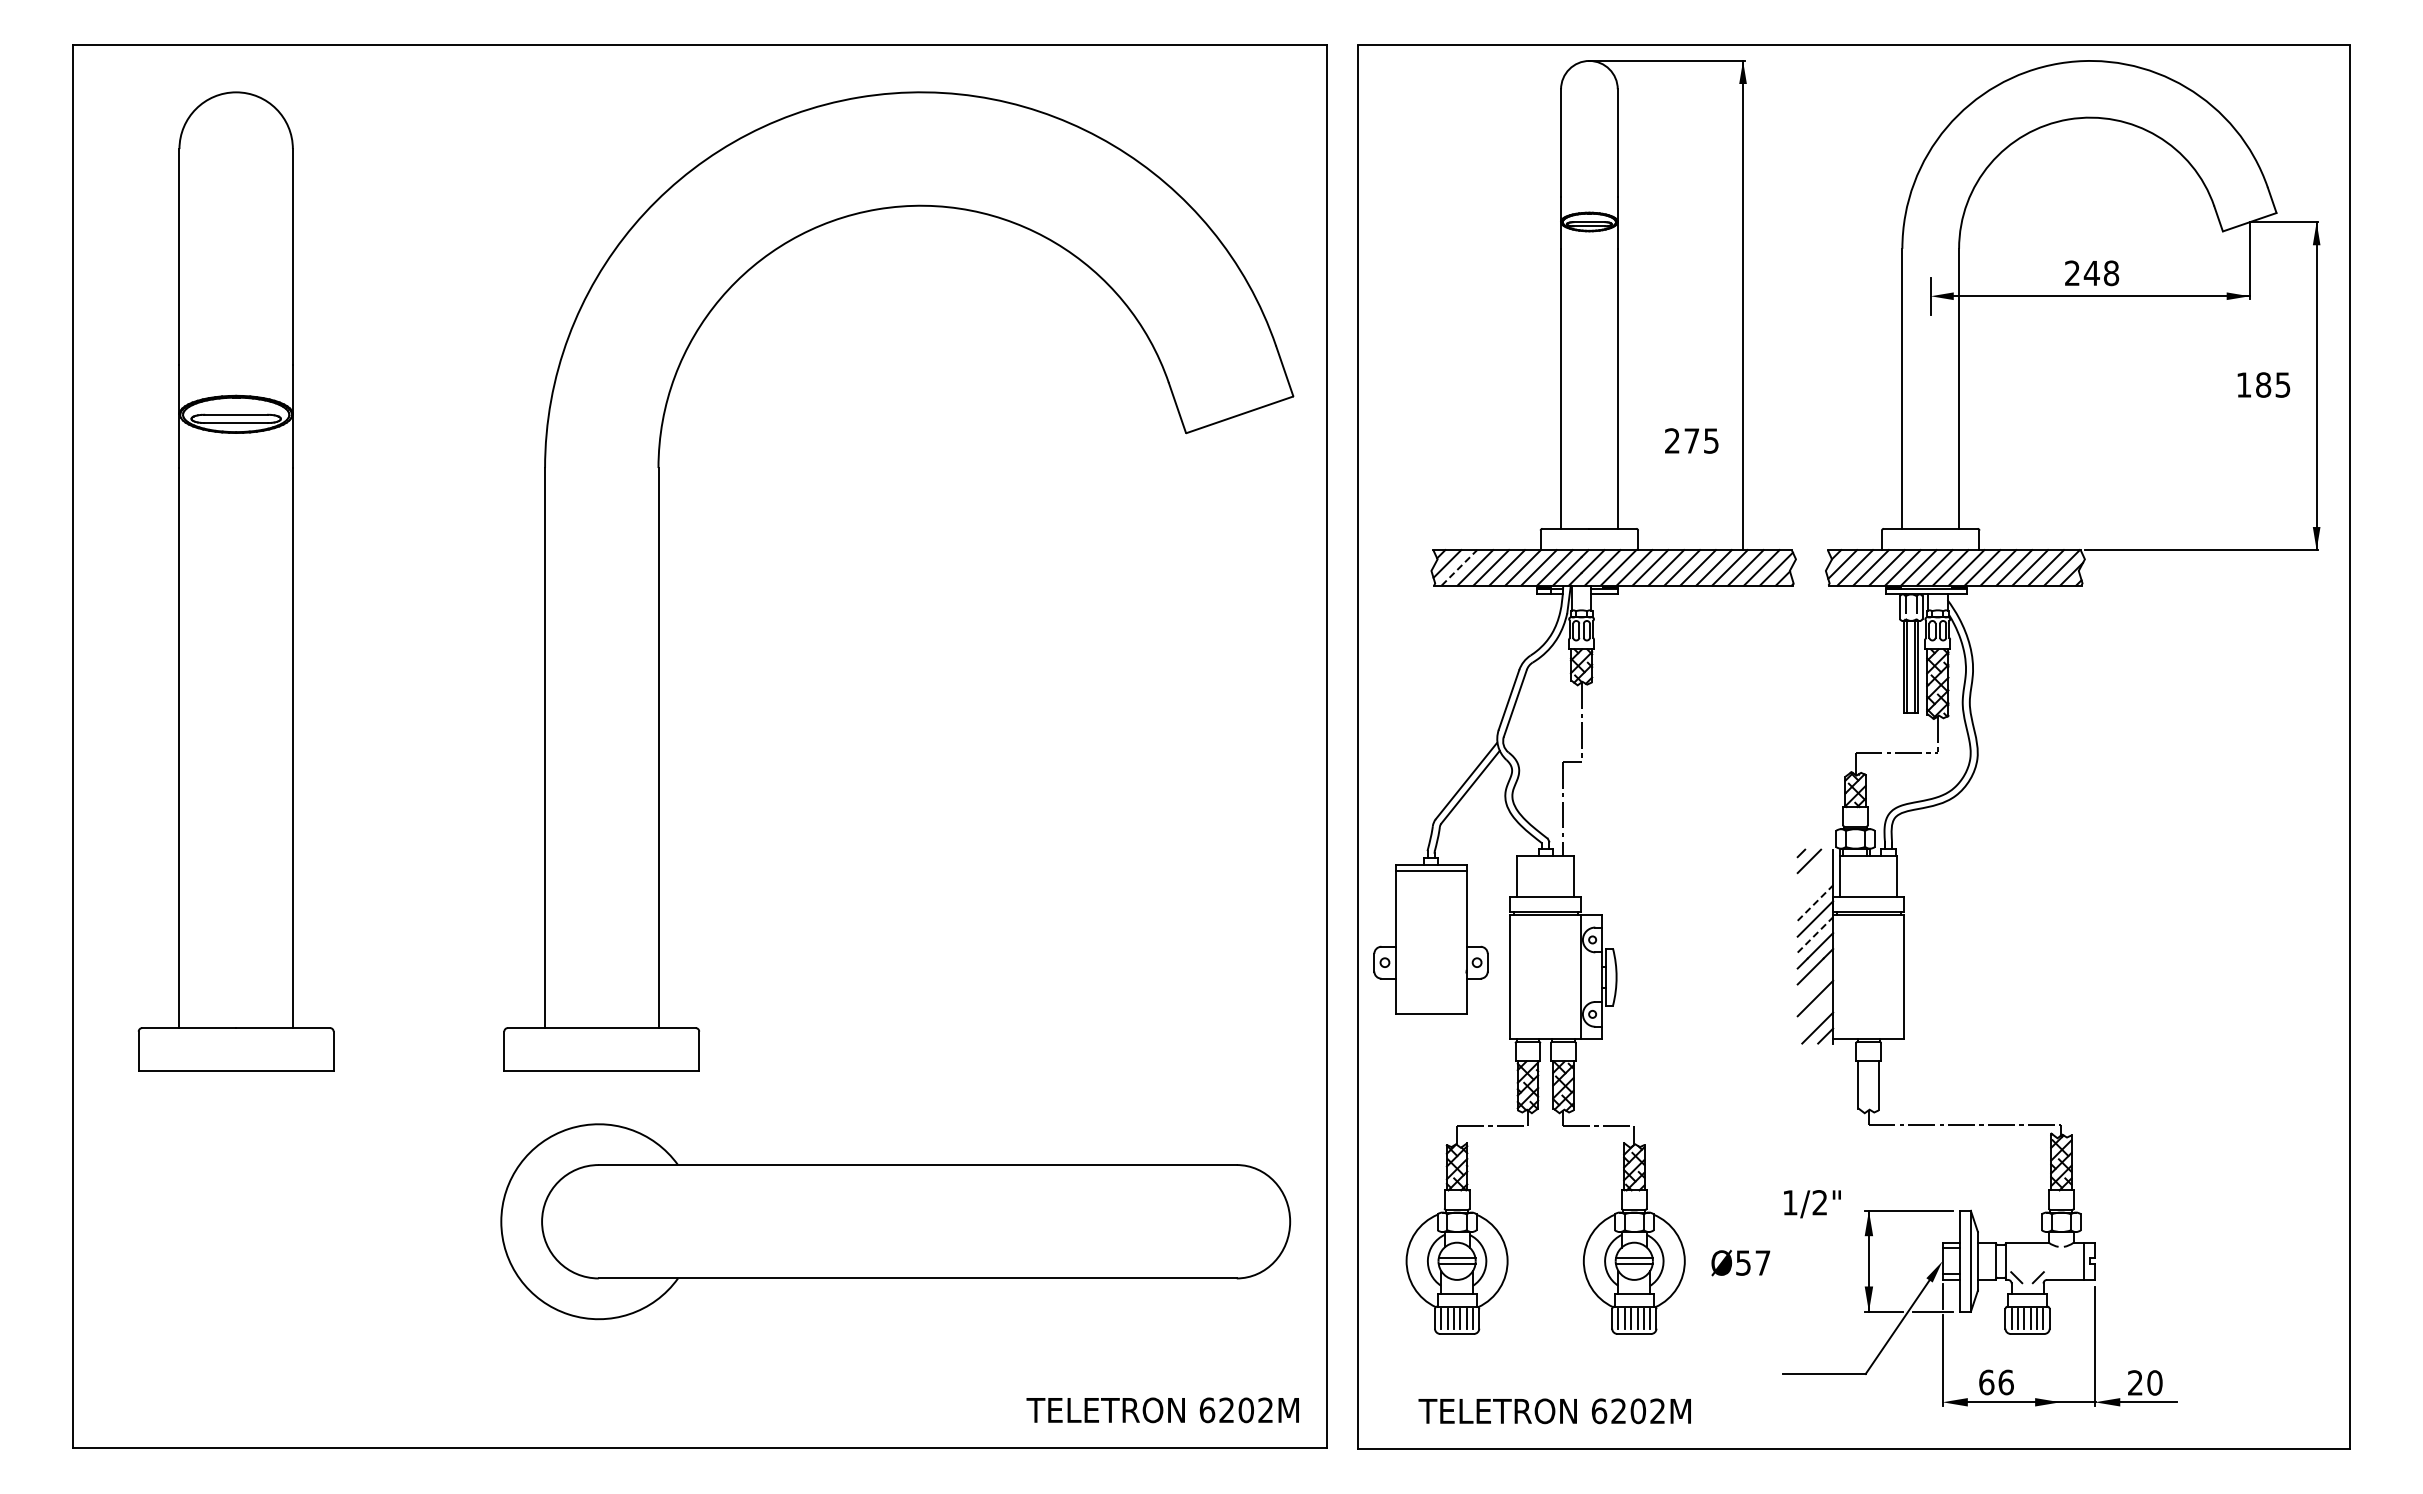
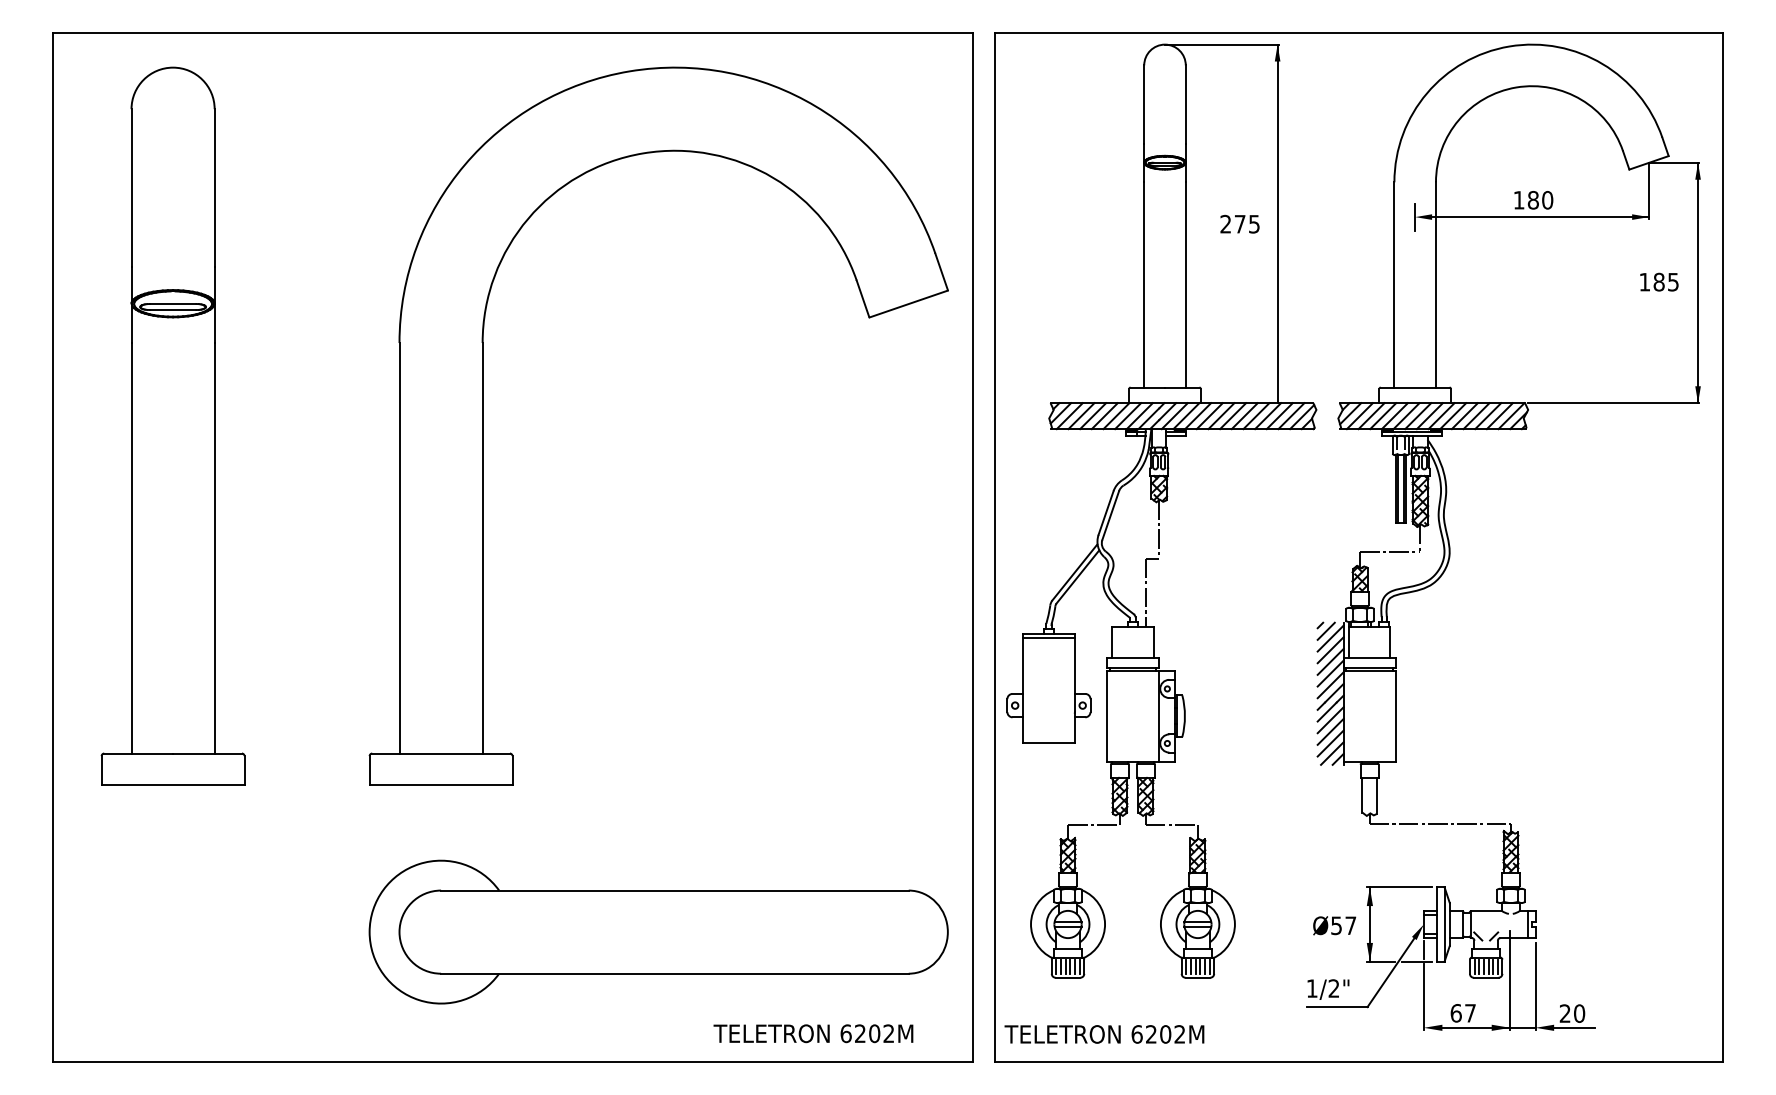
text: (2092, 273) -> (1533, 200), 248 -> 180
text: (1691, 440) -> (1239, 223), moved
line: (1459, 567) -> (1069, 415), dashed -> solid
line: (1815, 870) -> (1330, 638), added
line: (1815, 886) -> (1330, 649), added
line: (1815, 902) -> (1330, 661), dashed -> solid
line: (1815, 934) -> (1330, 684), dashed -> solid
line: (1815, 982) -> (1330, 720), added
line: (1815, 1014) -> (1330, 743), added
text: (1812, 1204) -> (1328, 989), moved
part: (895, 1221) -> (658, 931), moved
text: (1740, 1262) -> (1334, 925), moved
line: (2060, 1337) -> (1510, 980), added
text: (2005, 1382) -> (1470, 1013), 66 -> 67
text: (1162, 1410) -> (813, 1033), moved
text: (1554, 1411) -> (1104, 1034), moved

